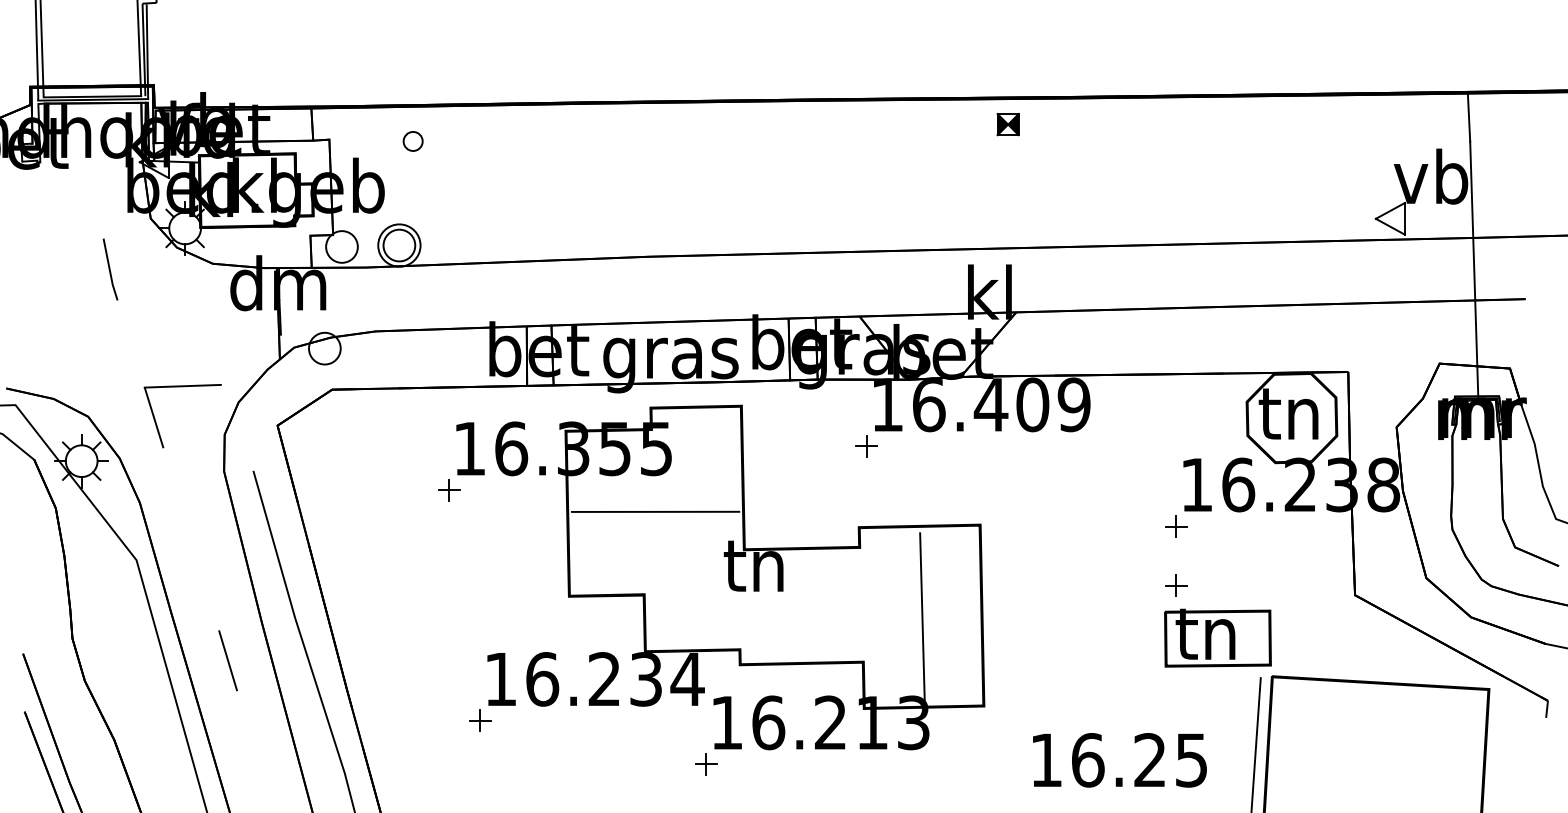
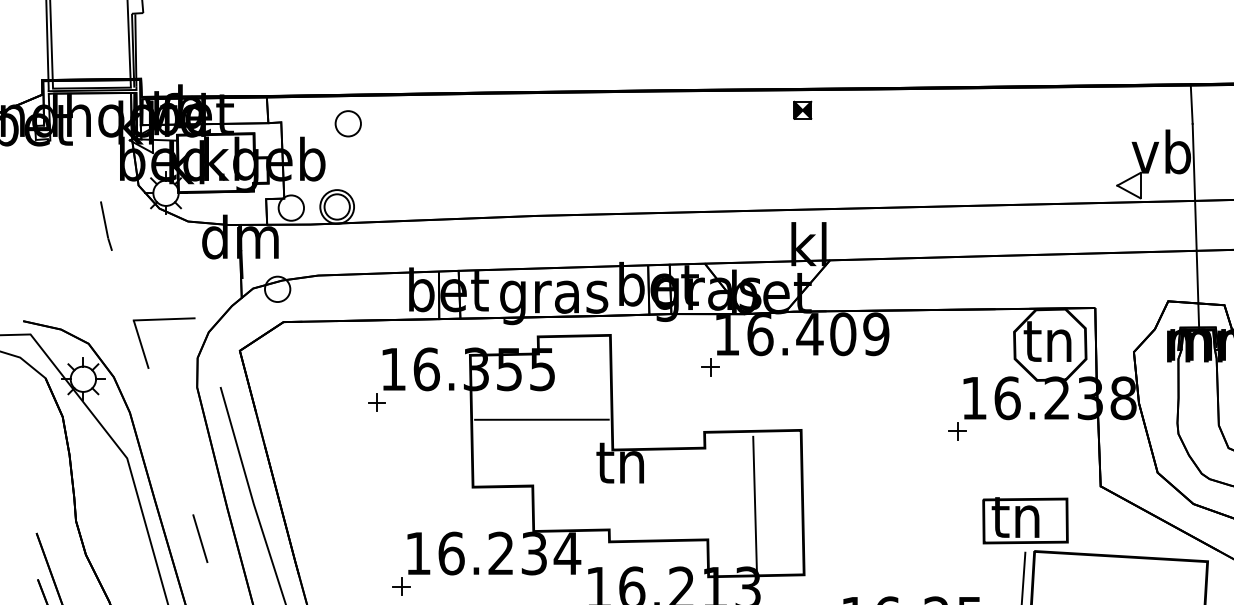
part: (1007, 124) -> (802, 110), moved
part: (412, 141) -> (347, 123), size x1.67
part: (1176, 585) -> (958, 478), removed
part: (1217, 637) -> (1025, 520), moved

